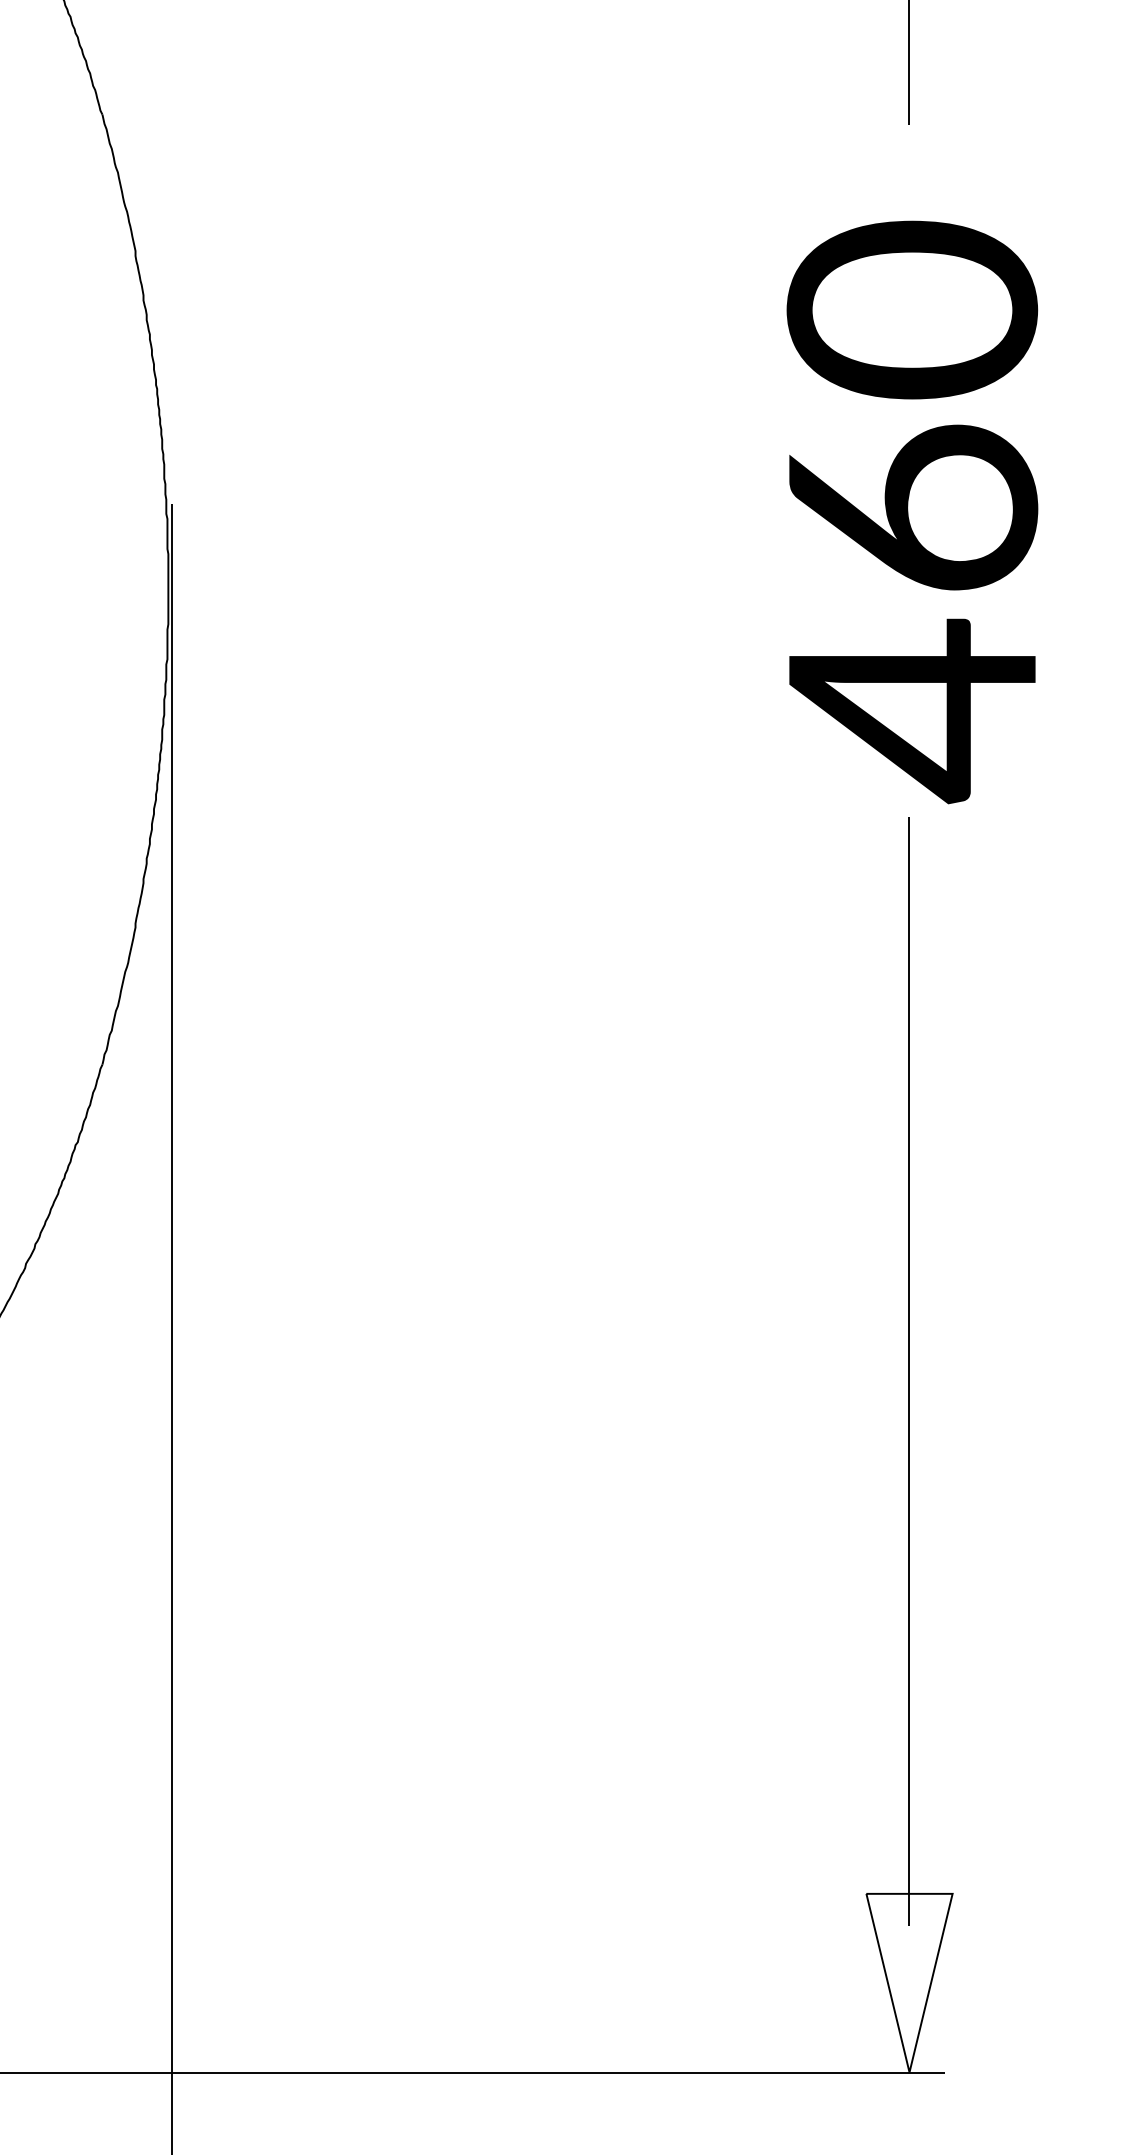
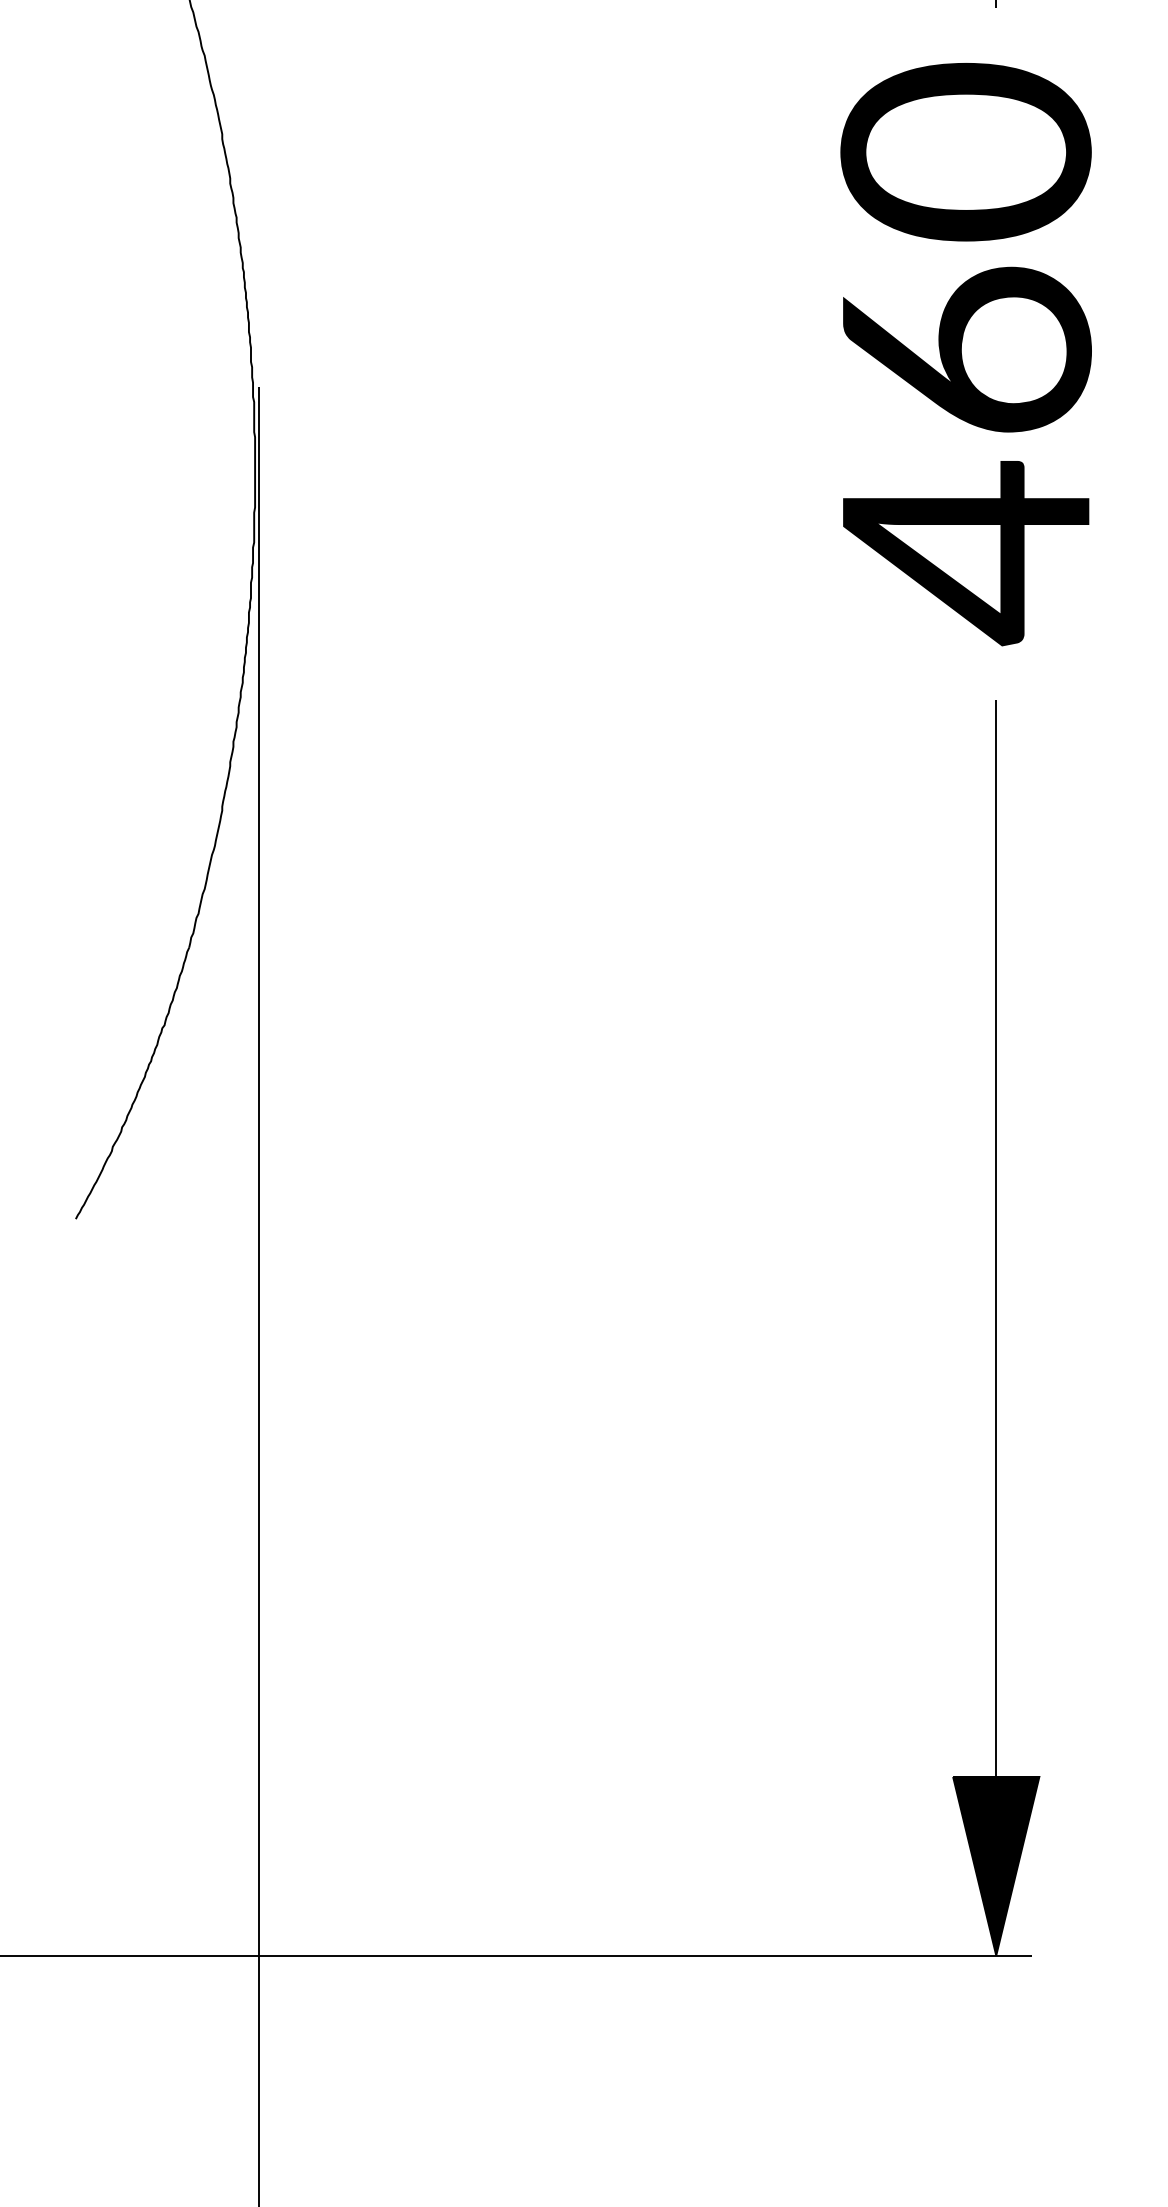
text: (911, 512) -> (965, 354), moved
fill: (909, 1982) -> (996, 1865), added

